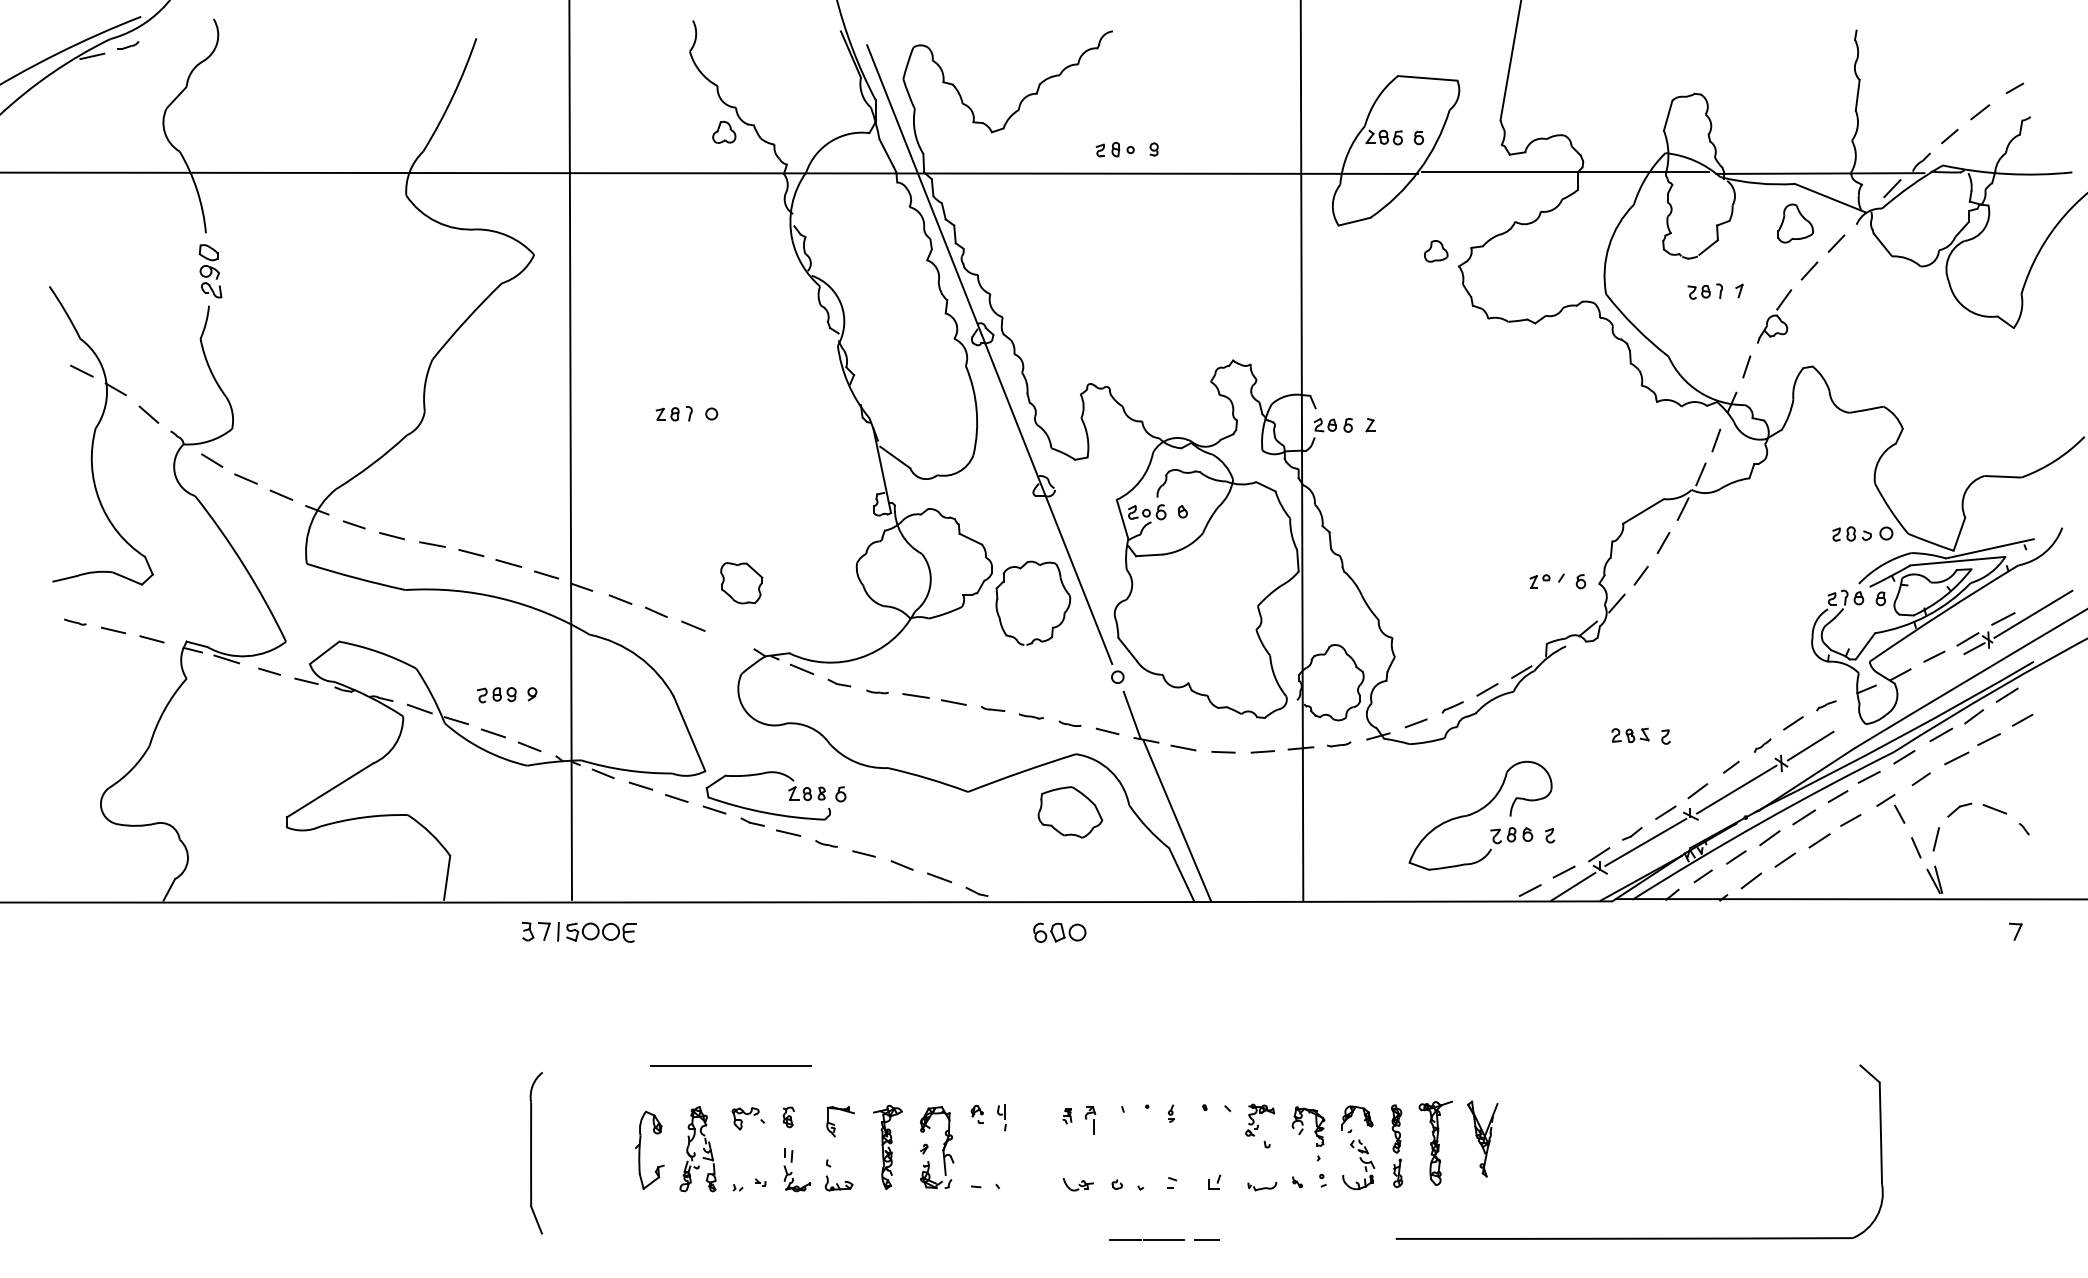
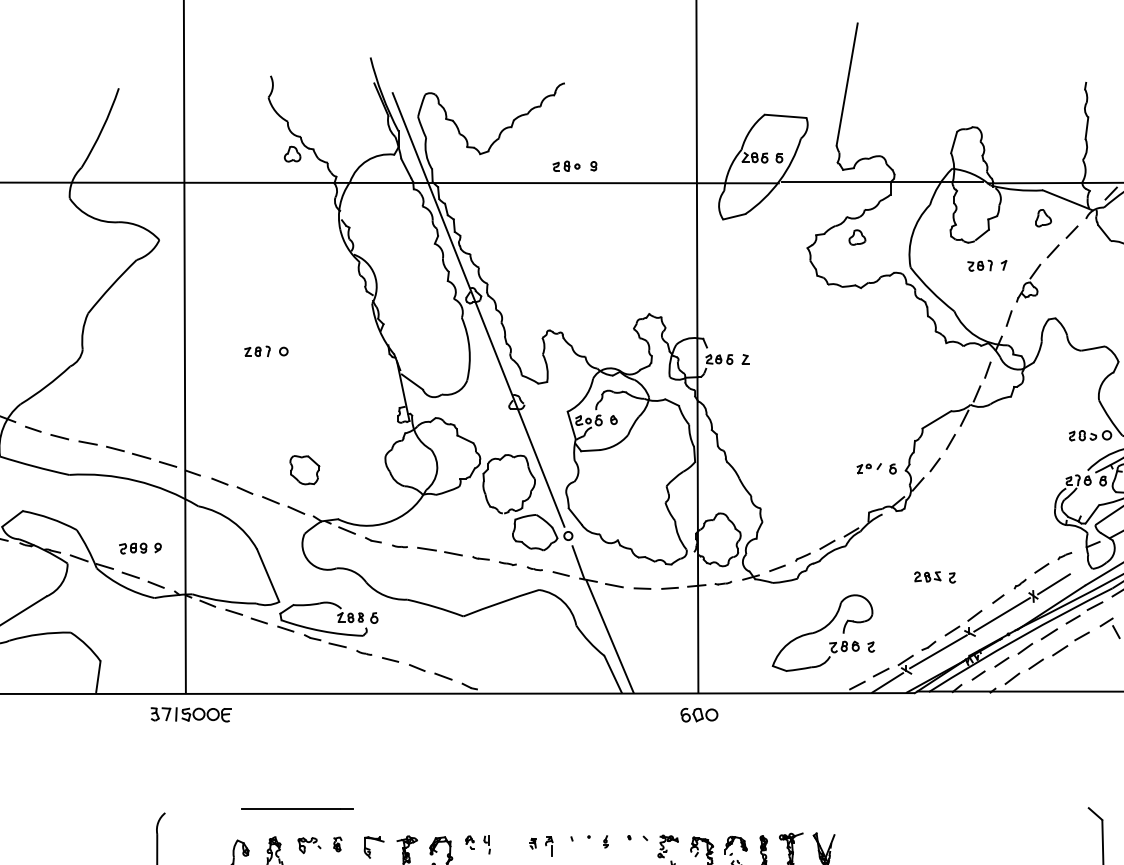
part: (1795, 223) -> (1043, 218), size x0.62
part: (1436, 251) -> (857, 237), moved
line: (729, 640) -> (296, 510), added
part: (1070, 812) -> (535, 532), moved
part: (1059, 932) -> (699, 714), moved

